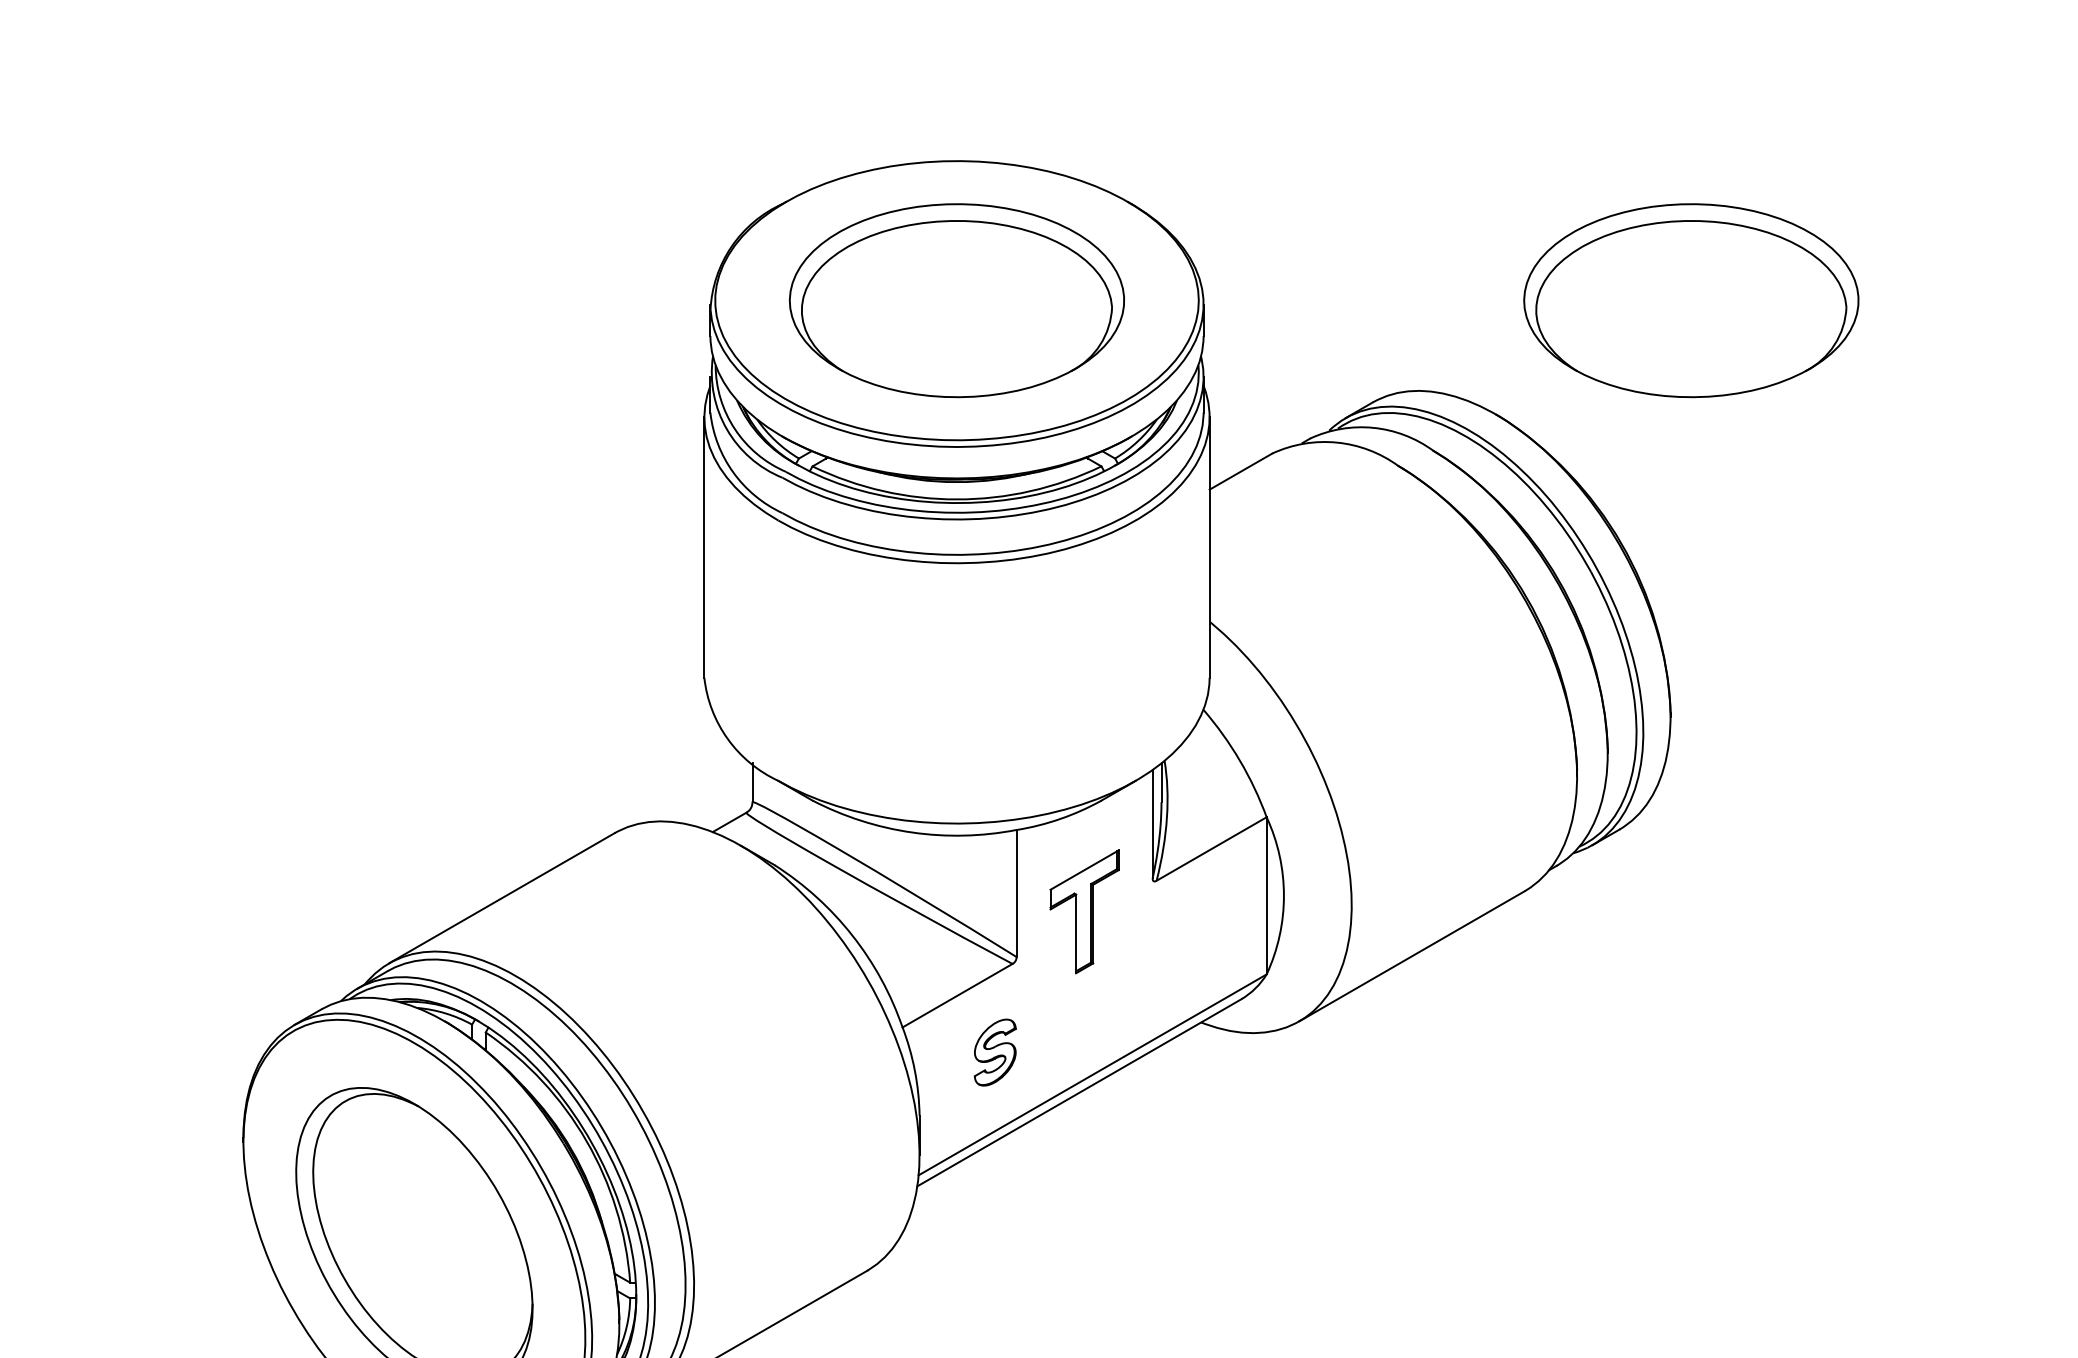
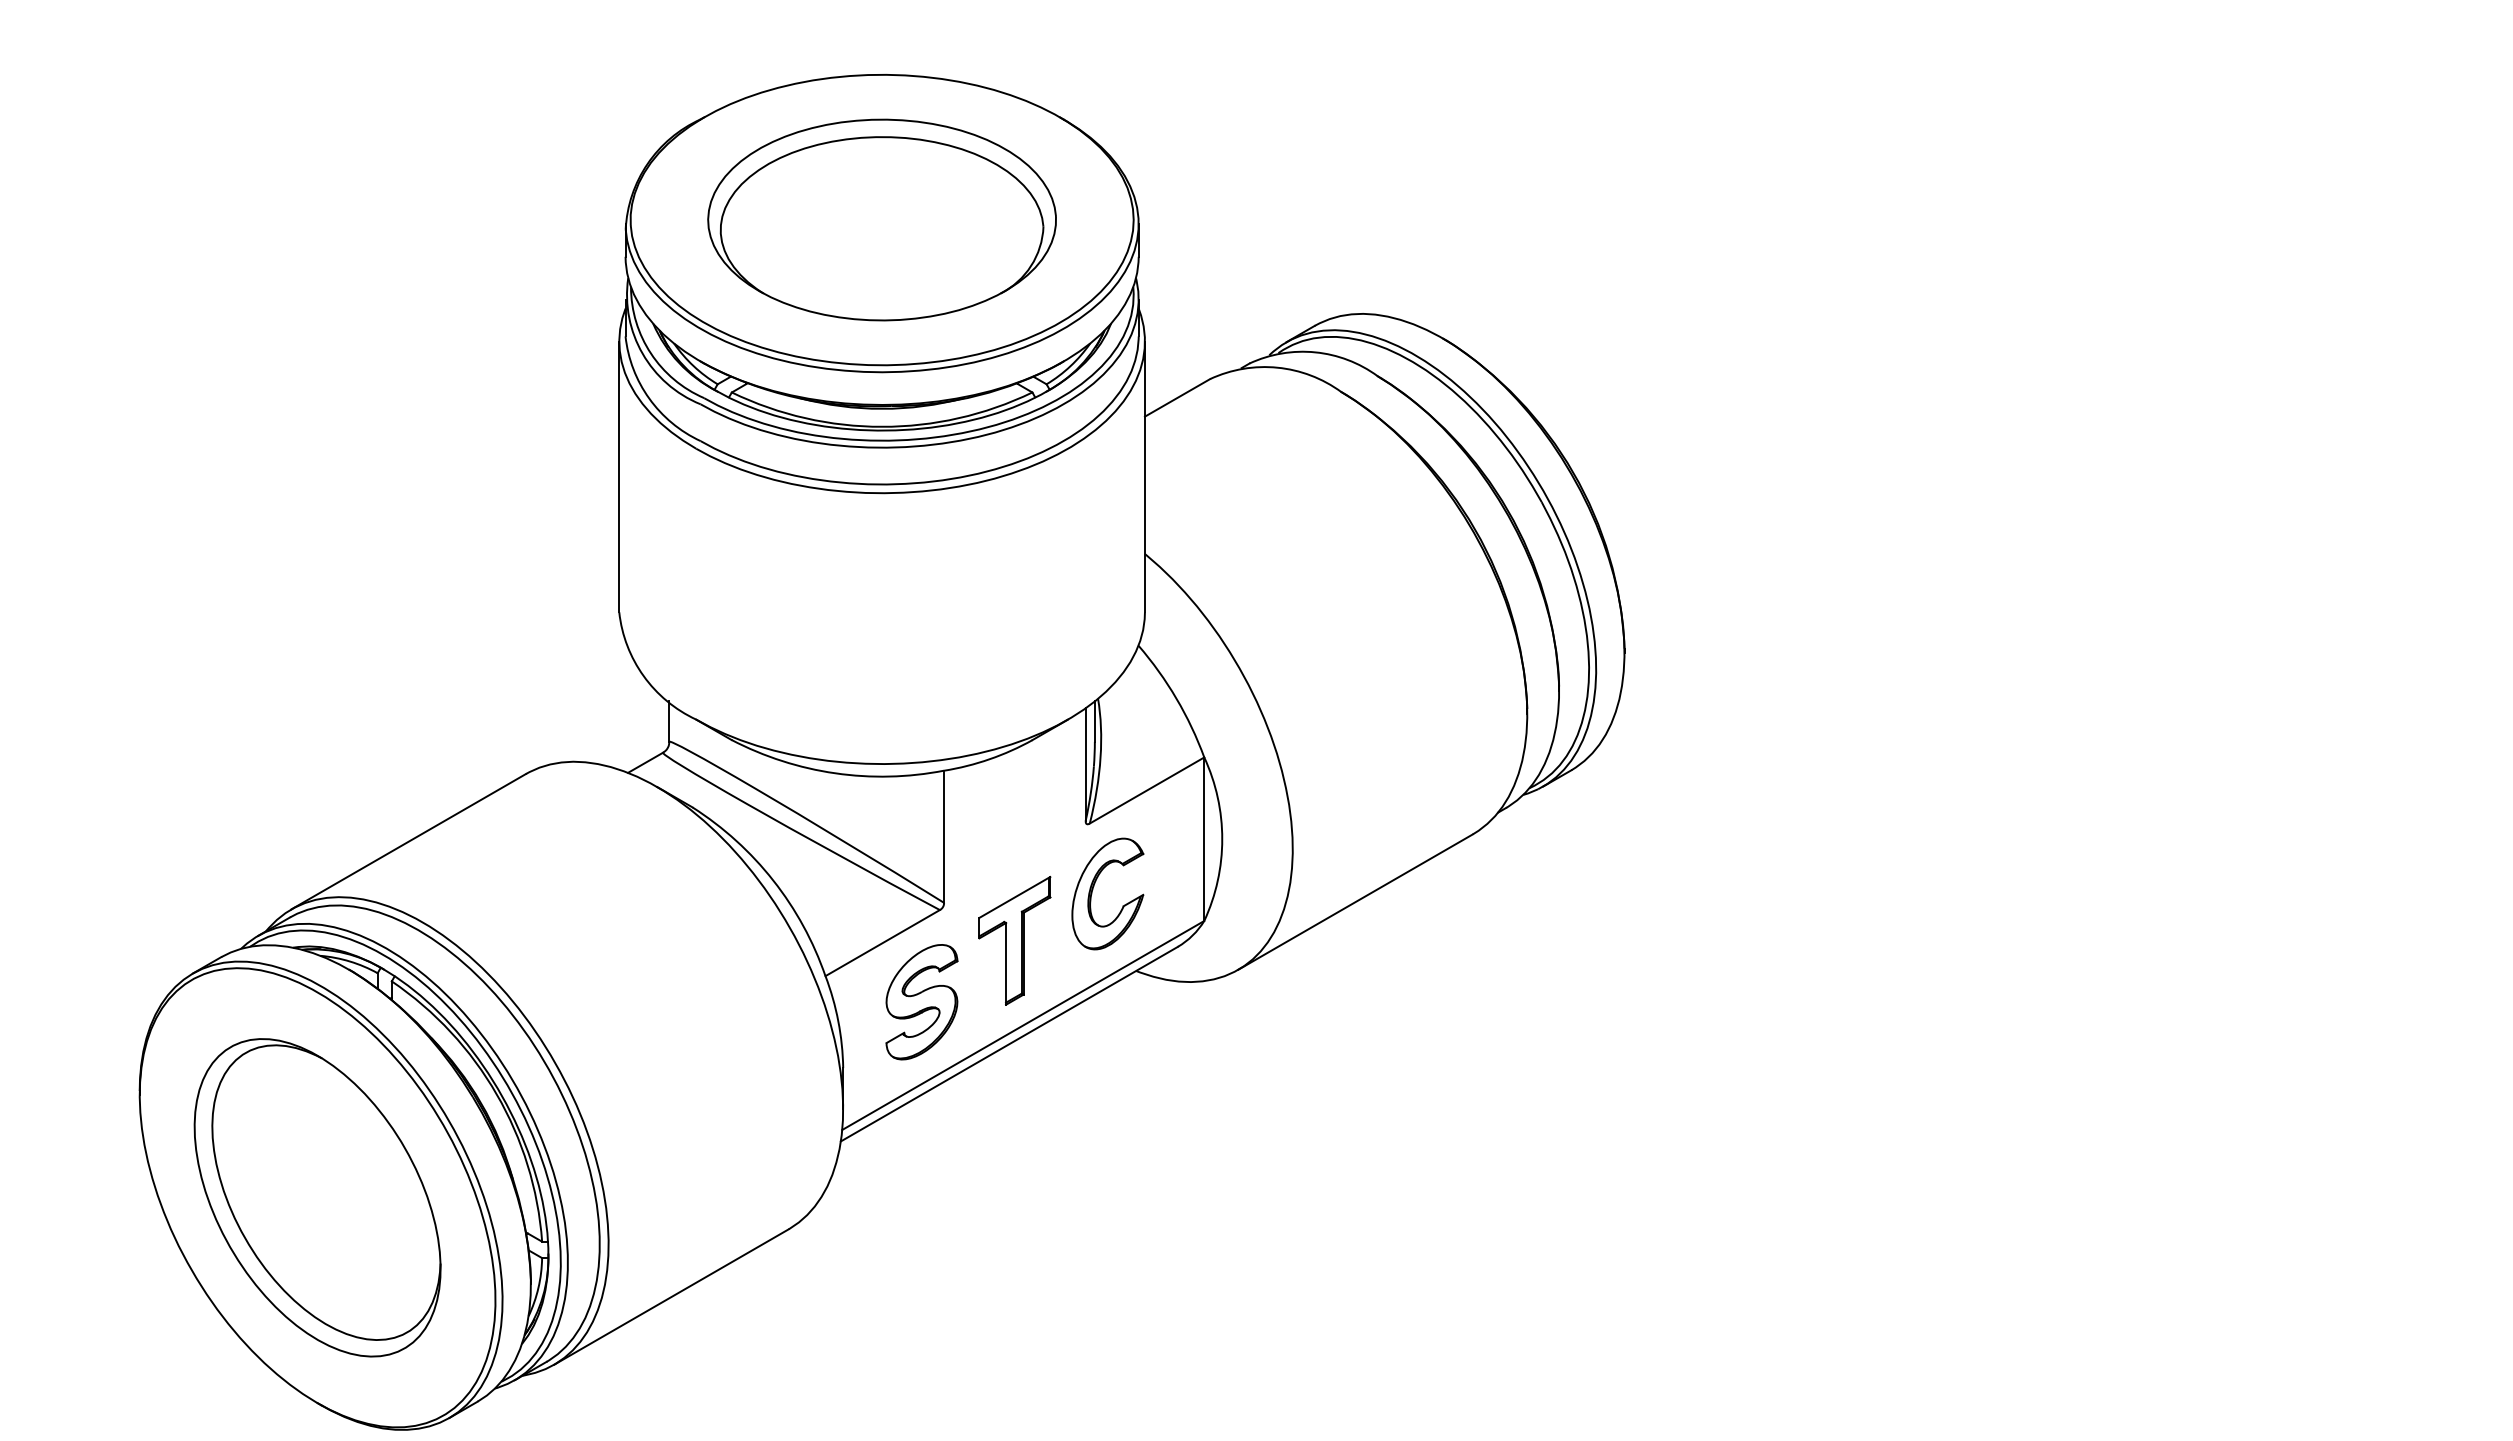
part: (1690, 300) -> (1645, 219), removed
part: (1084, 911) -> (1014, 940), moved
part: (1160, 944) -> (1093, 889), added
part: (994, 1052) -> (921, 1002), size x1.67

